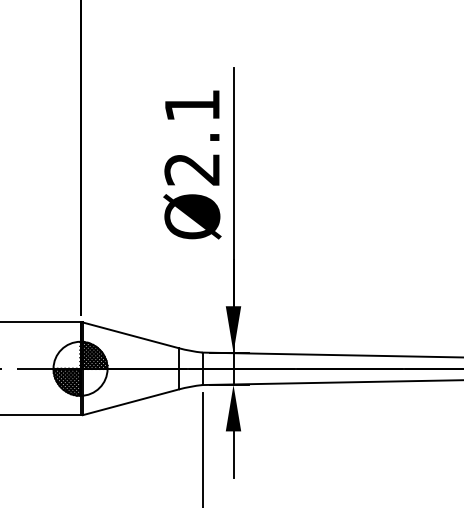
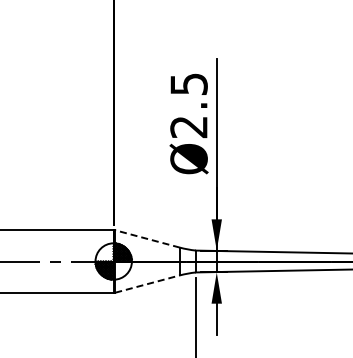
text: (191, 104) -> (188, 83), Ø2.1 -> Ø2.5
line: (130, 334) -> (147, 238), solid -> dashed
line: (132, 401) -> (148, 283), solid -> dashed

